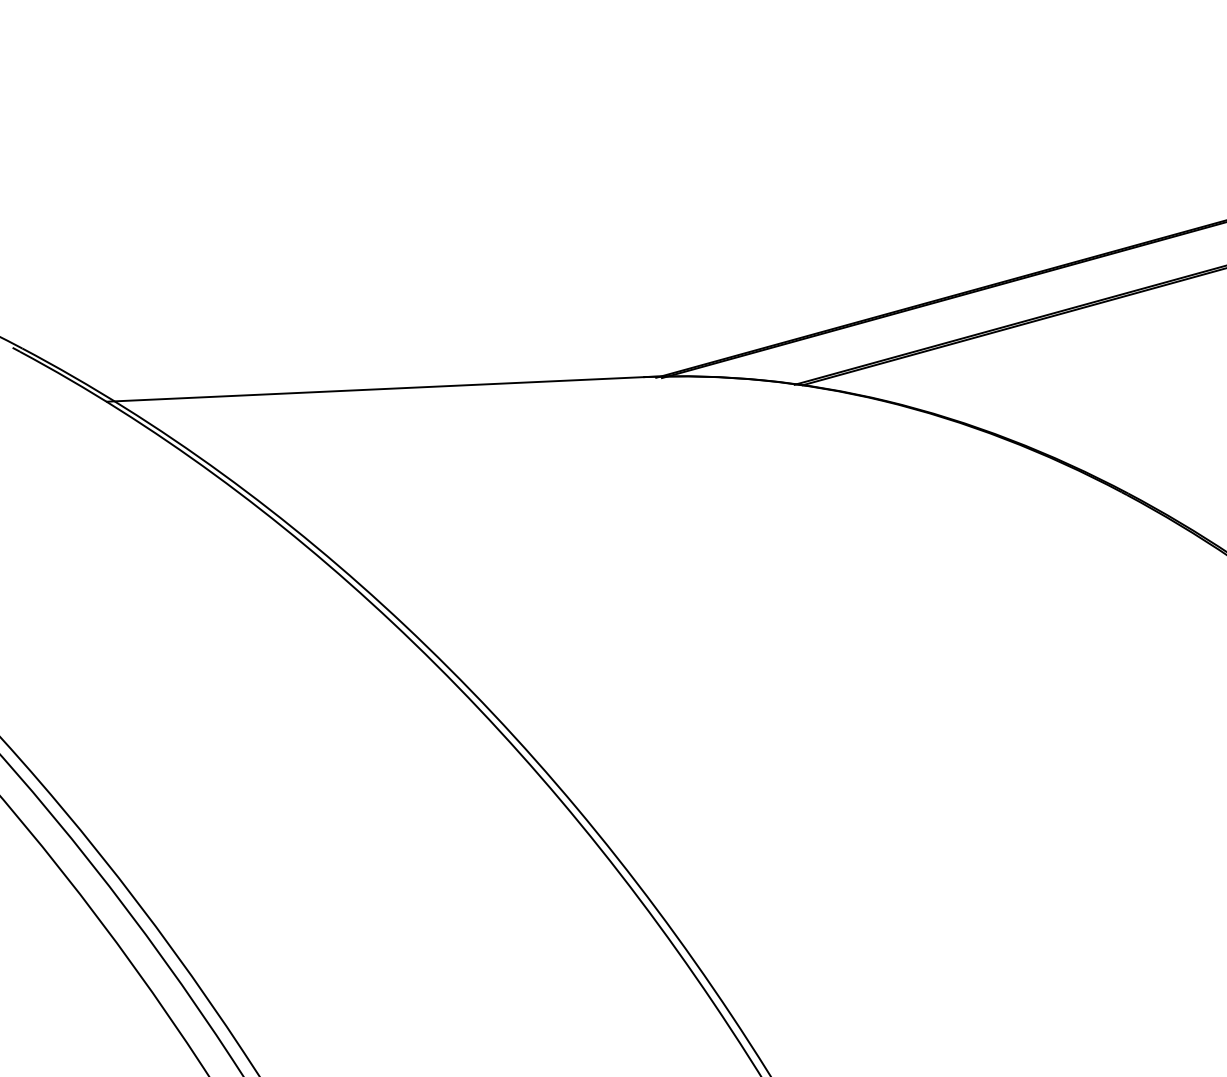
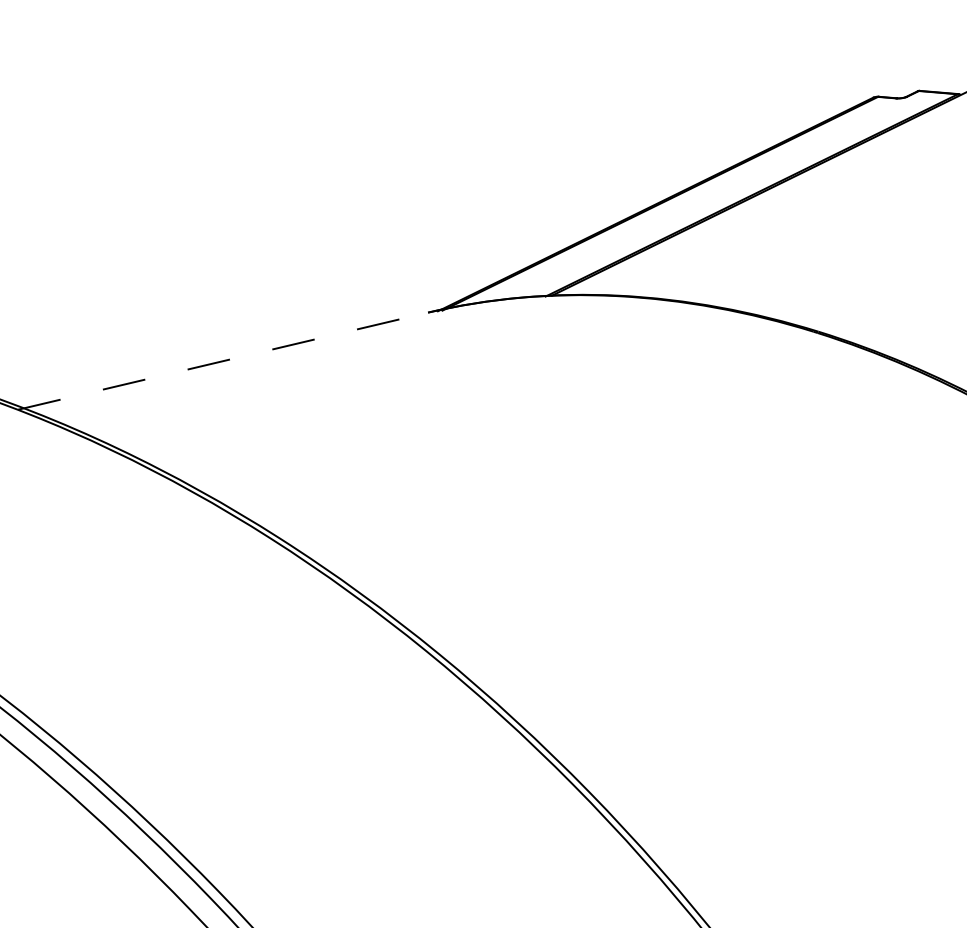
line: (375, 389) -> (223, 361), solid -> dashed

